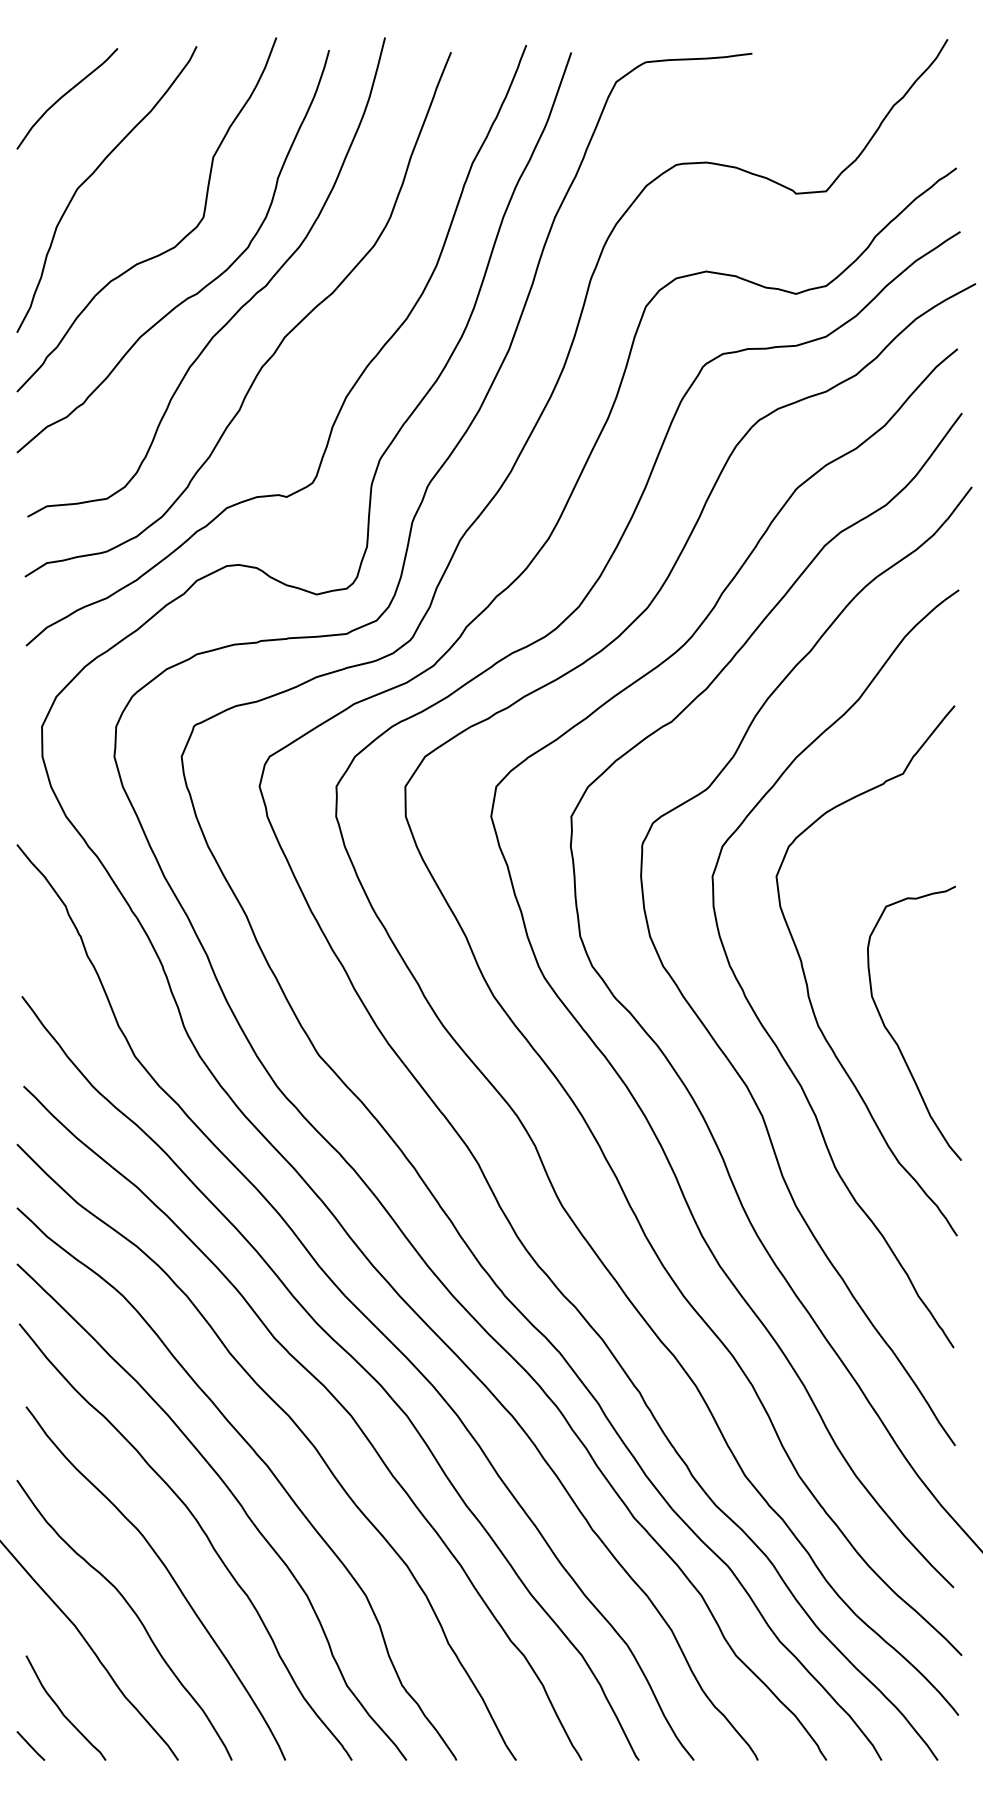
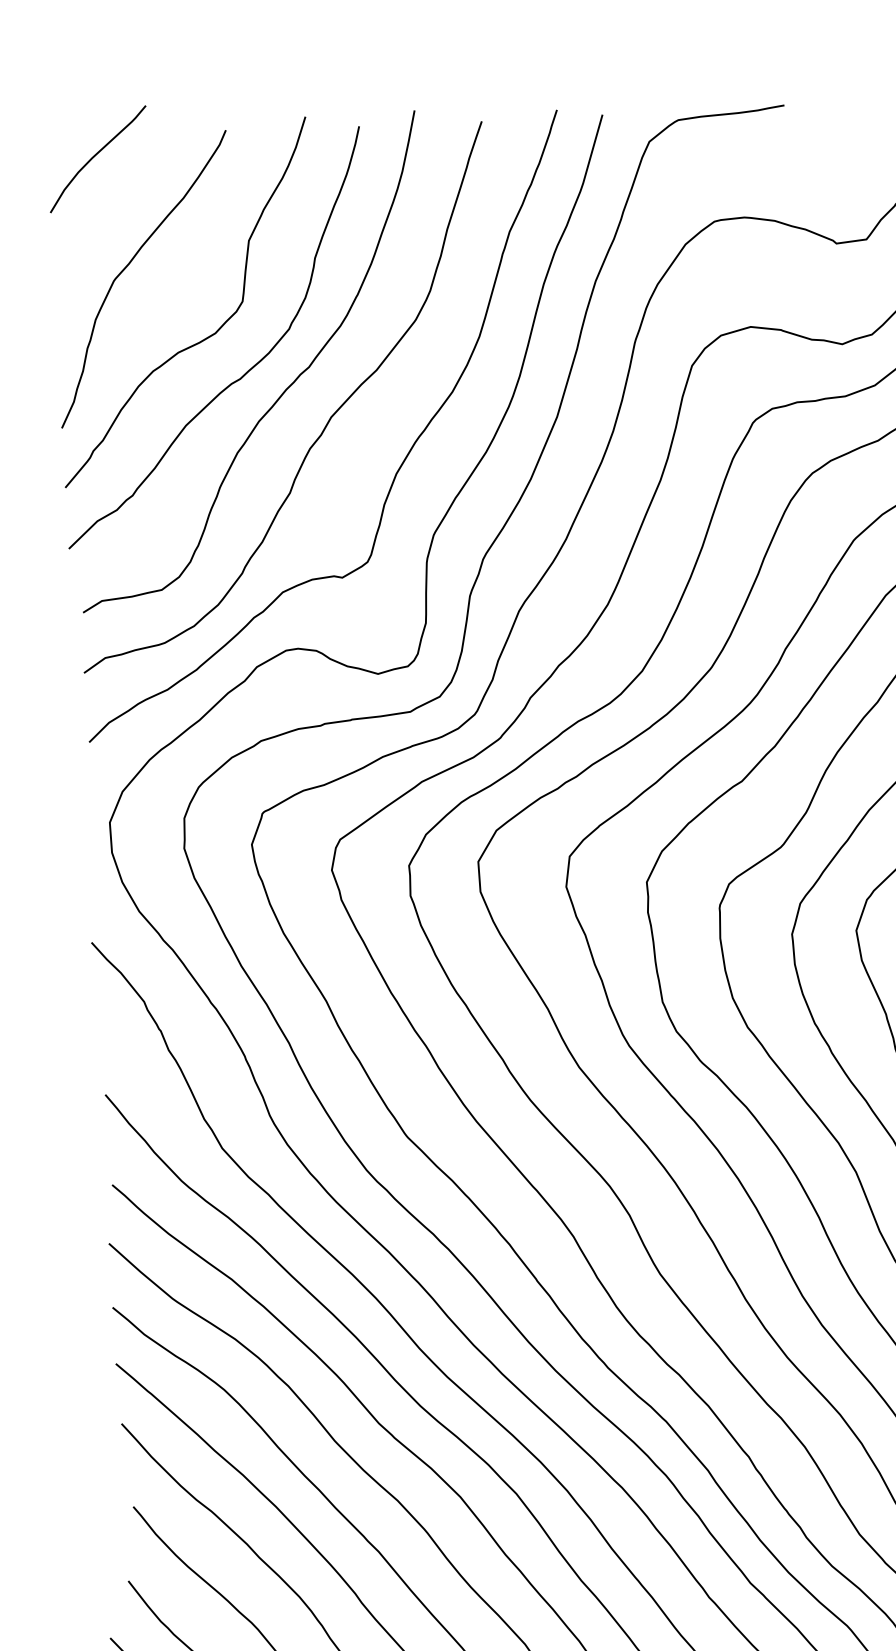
curve: (65, 95) -> (96, 156), moved

